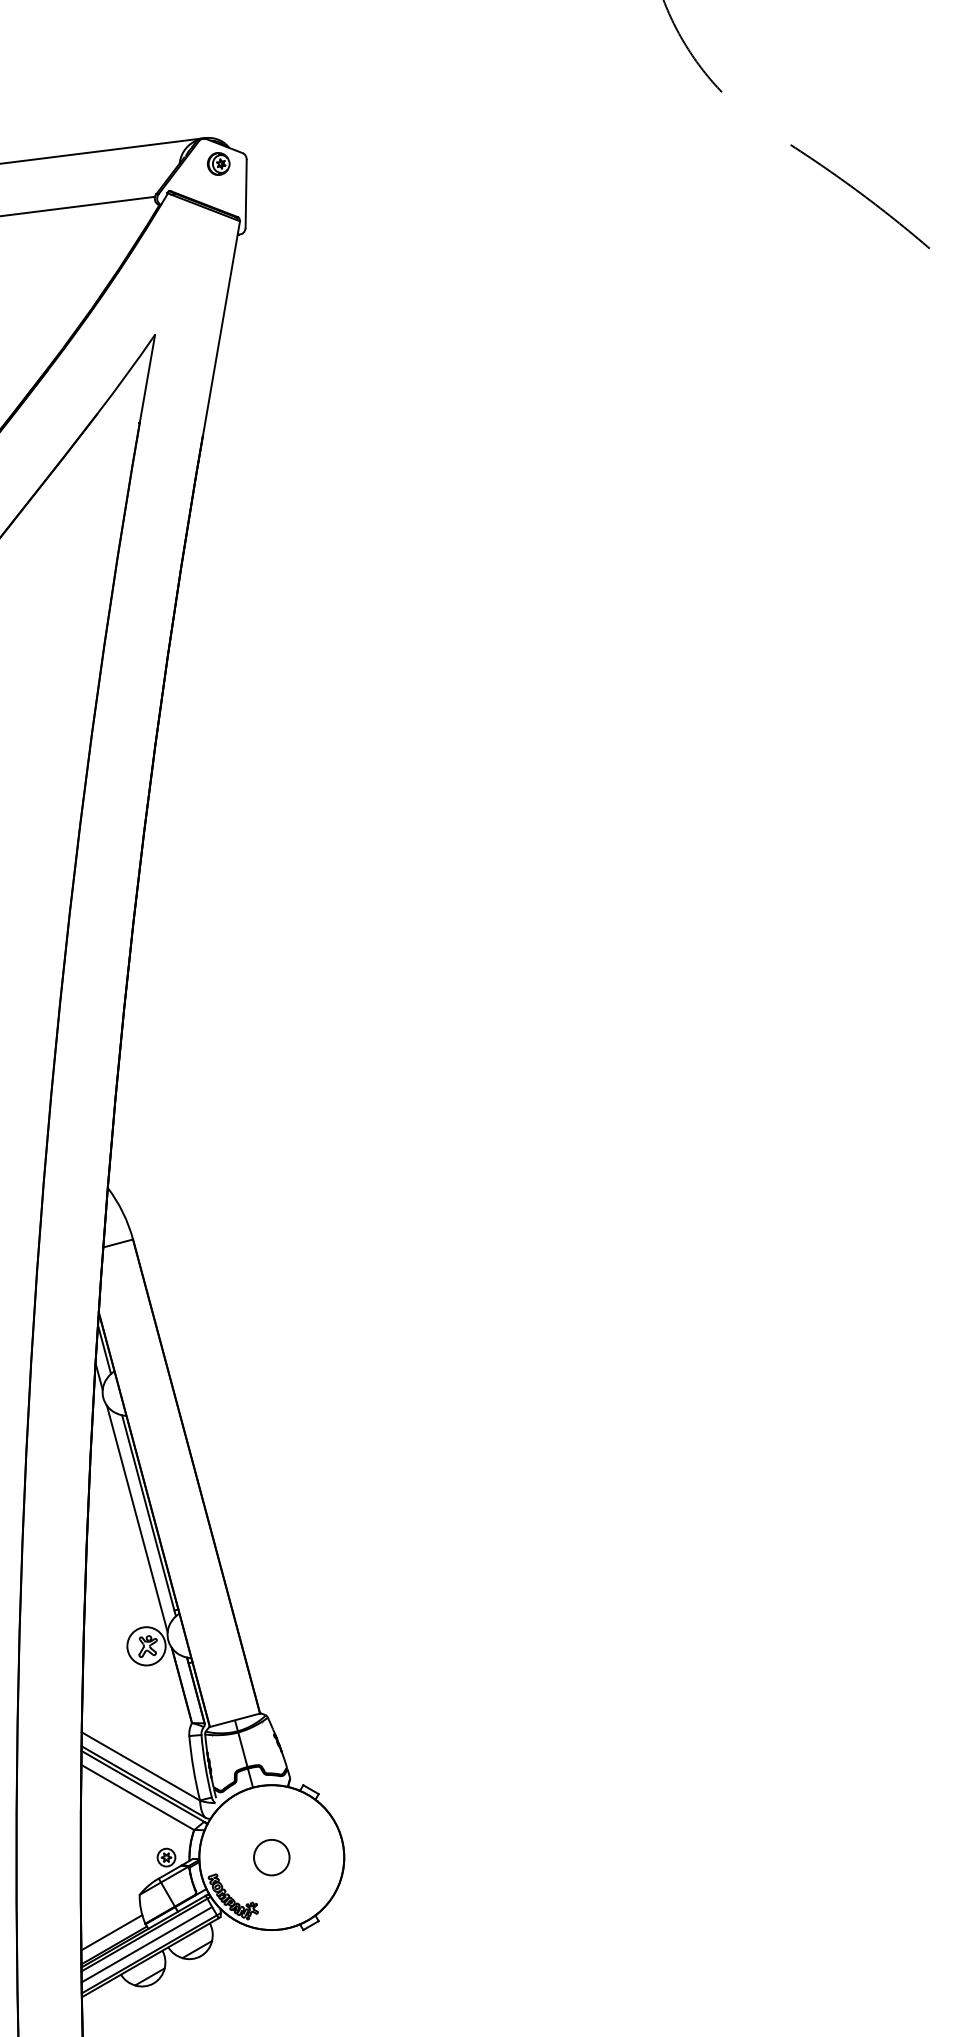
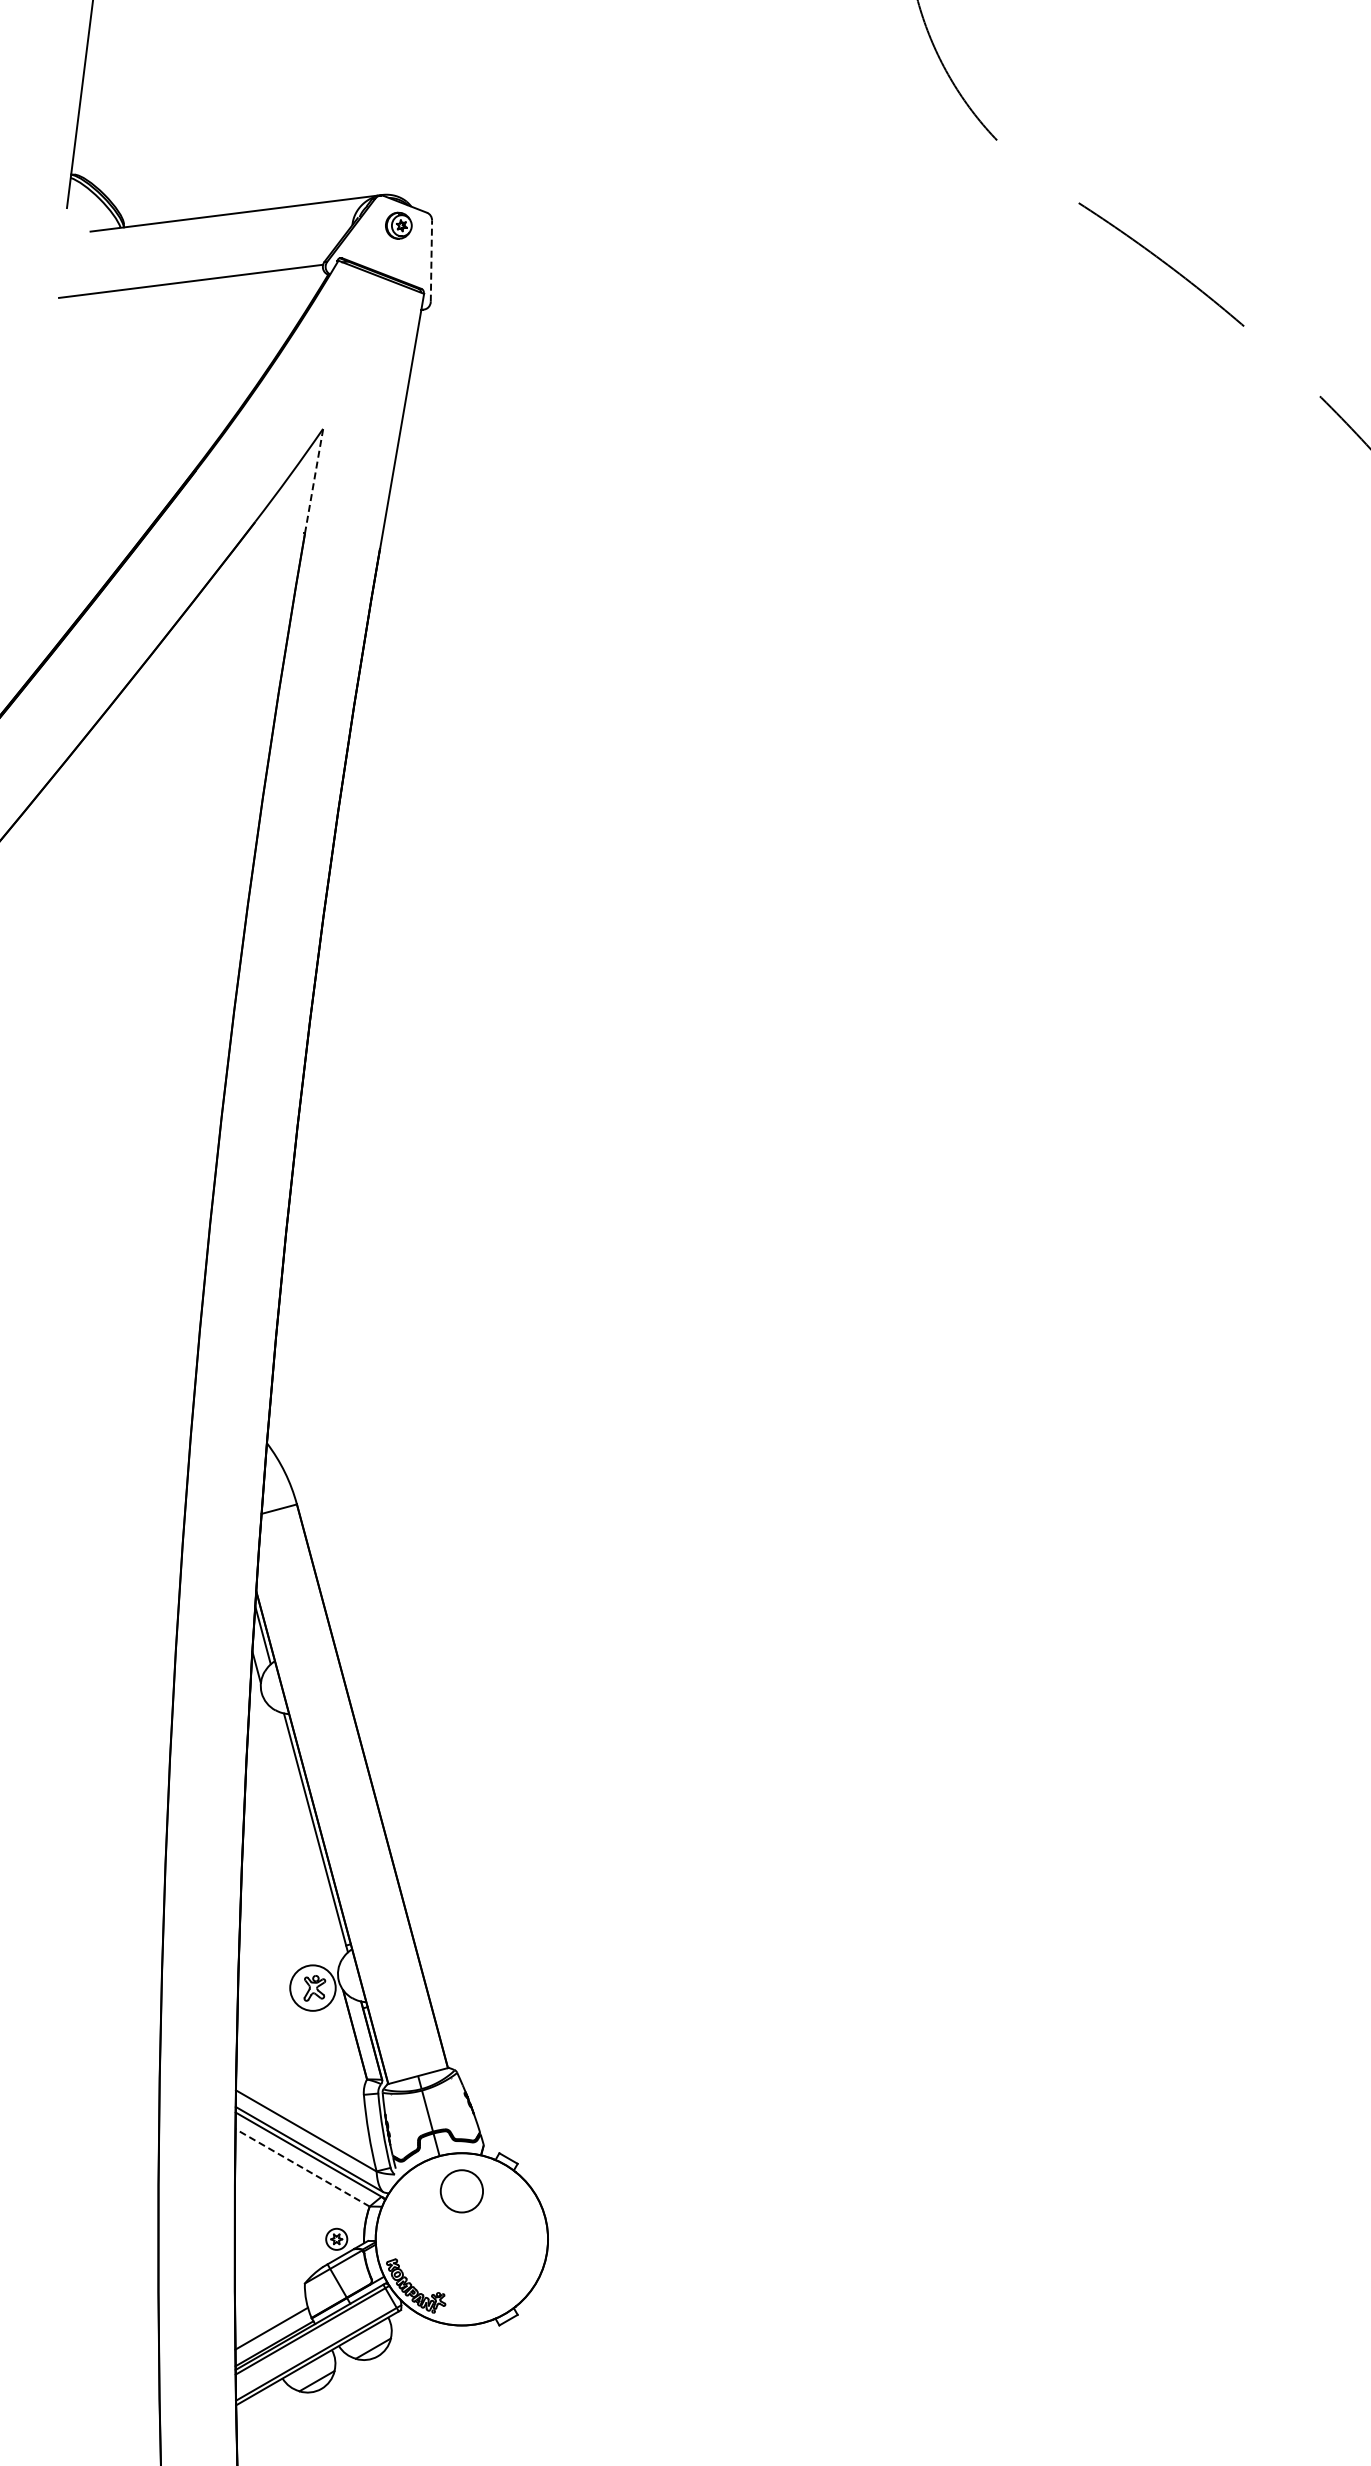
line: (246, 194) -> (431, 261), solid -> dashed
line: (147, 379) -> (314, 481), solid -> dashed
line: (136, 1518) -> (301, 1836), removed
line: (137, 1797) -> (302, 2167), solid -> dashed
circle: (271, 1857) -> (461, 2191), moved
line: (146, 1944) -> (313, 2342), removed

